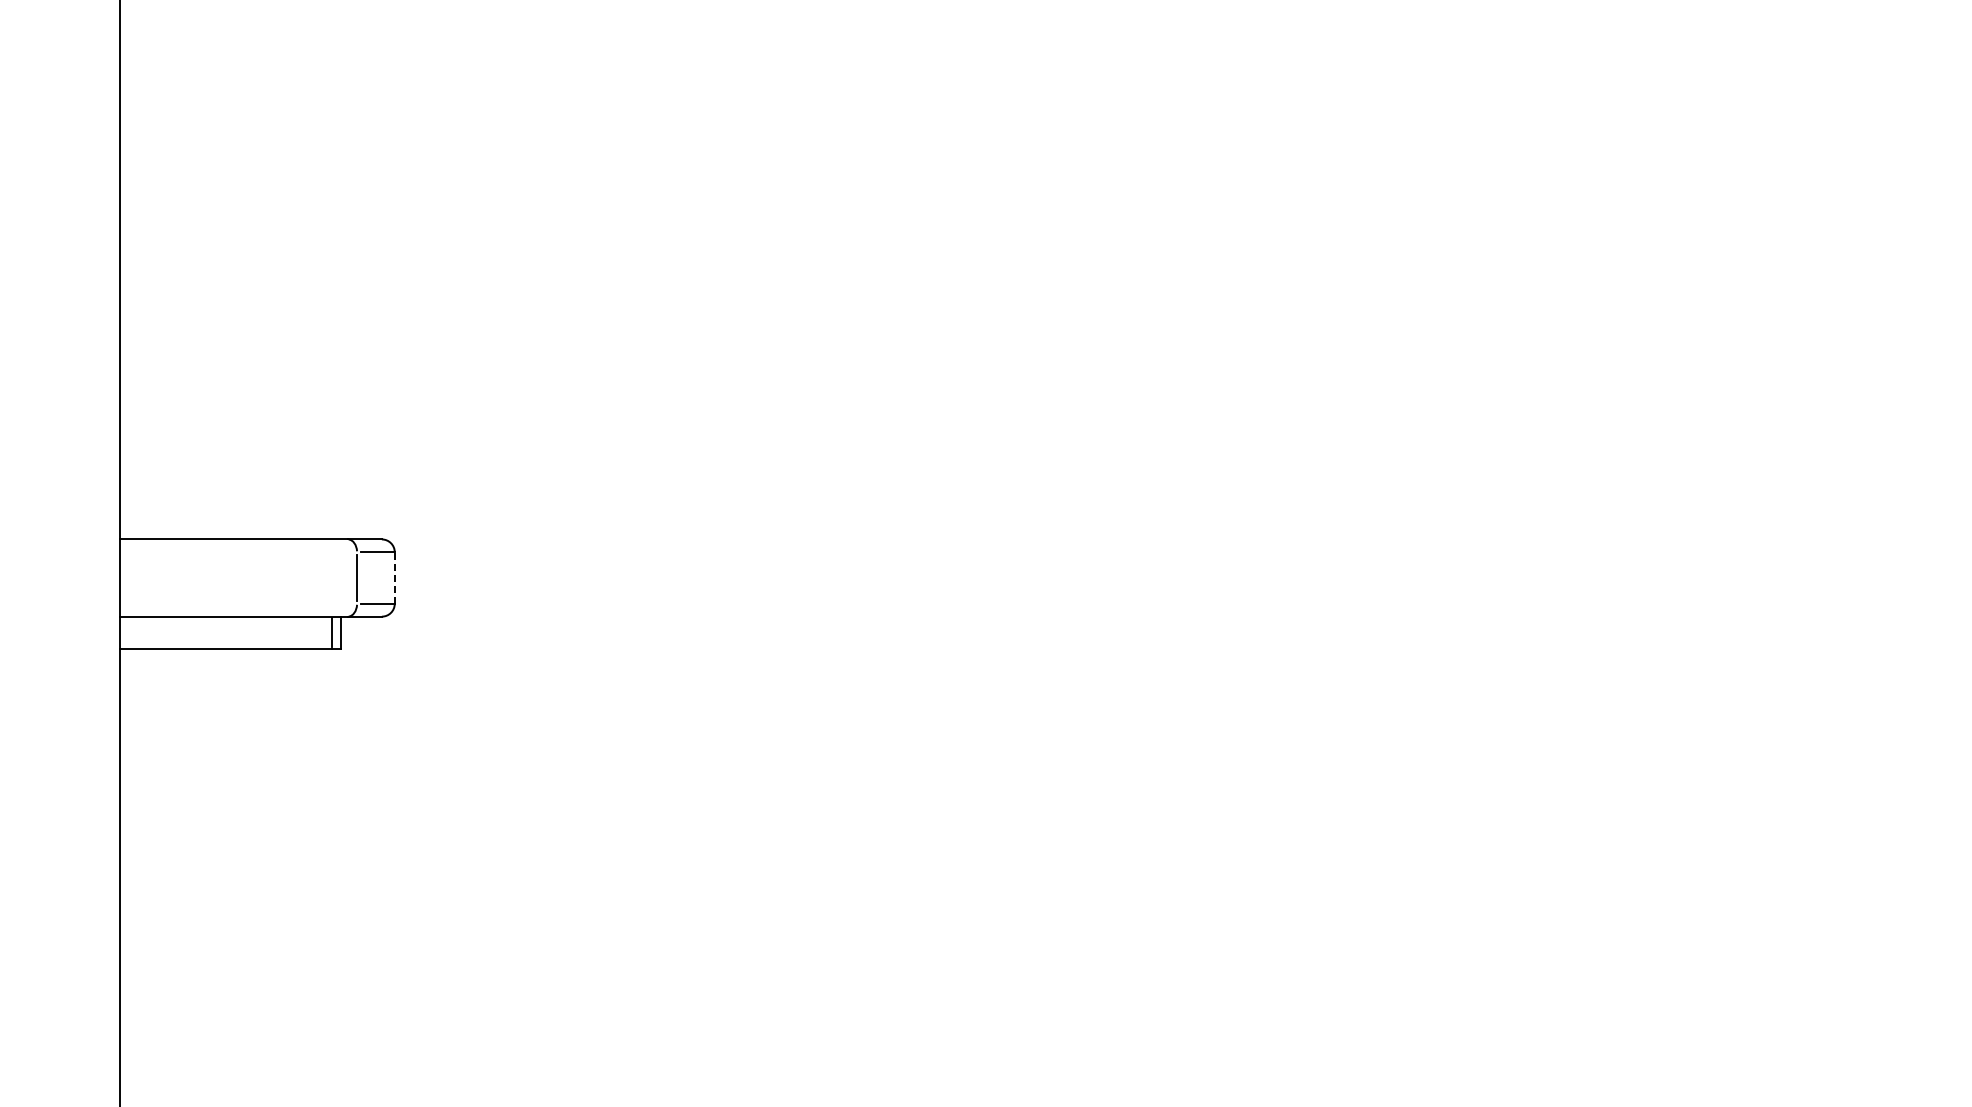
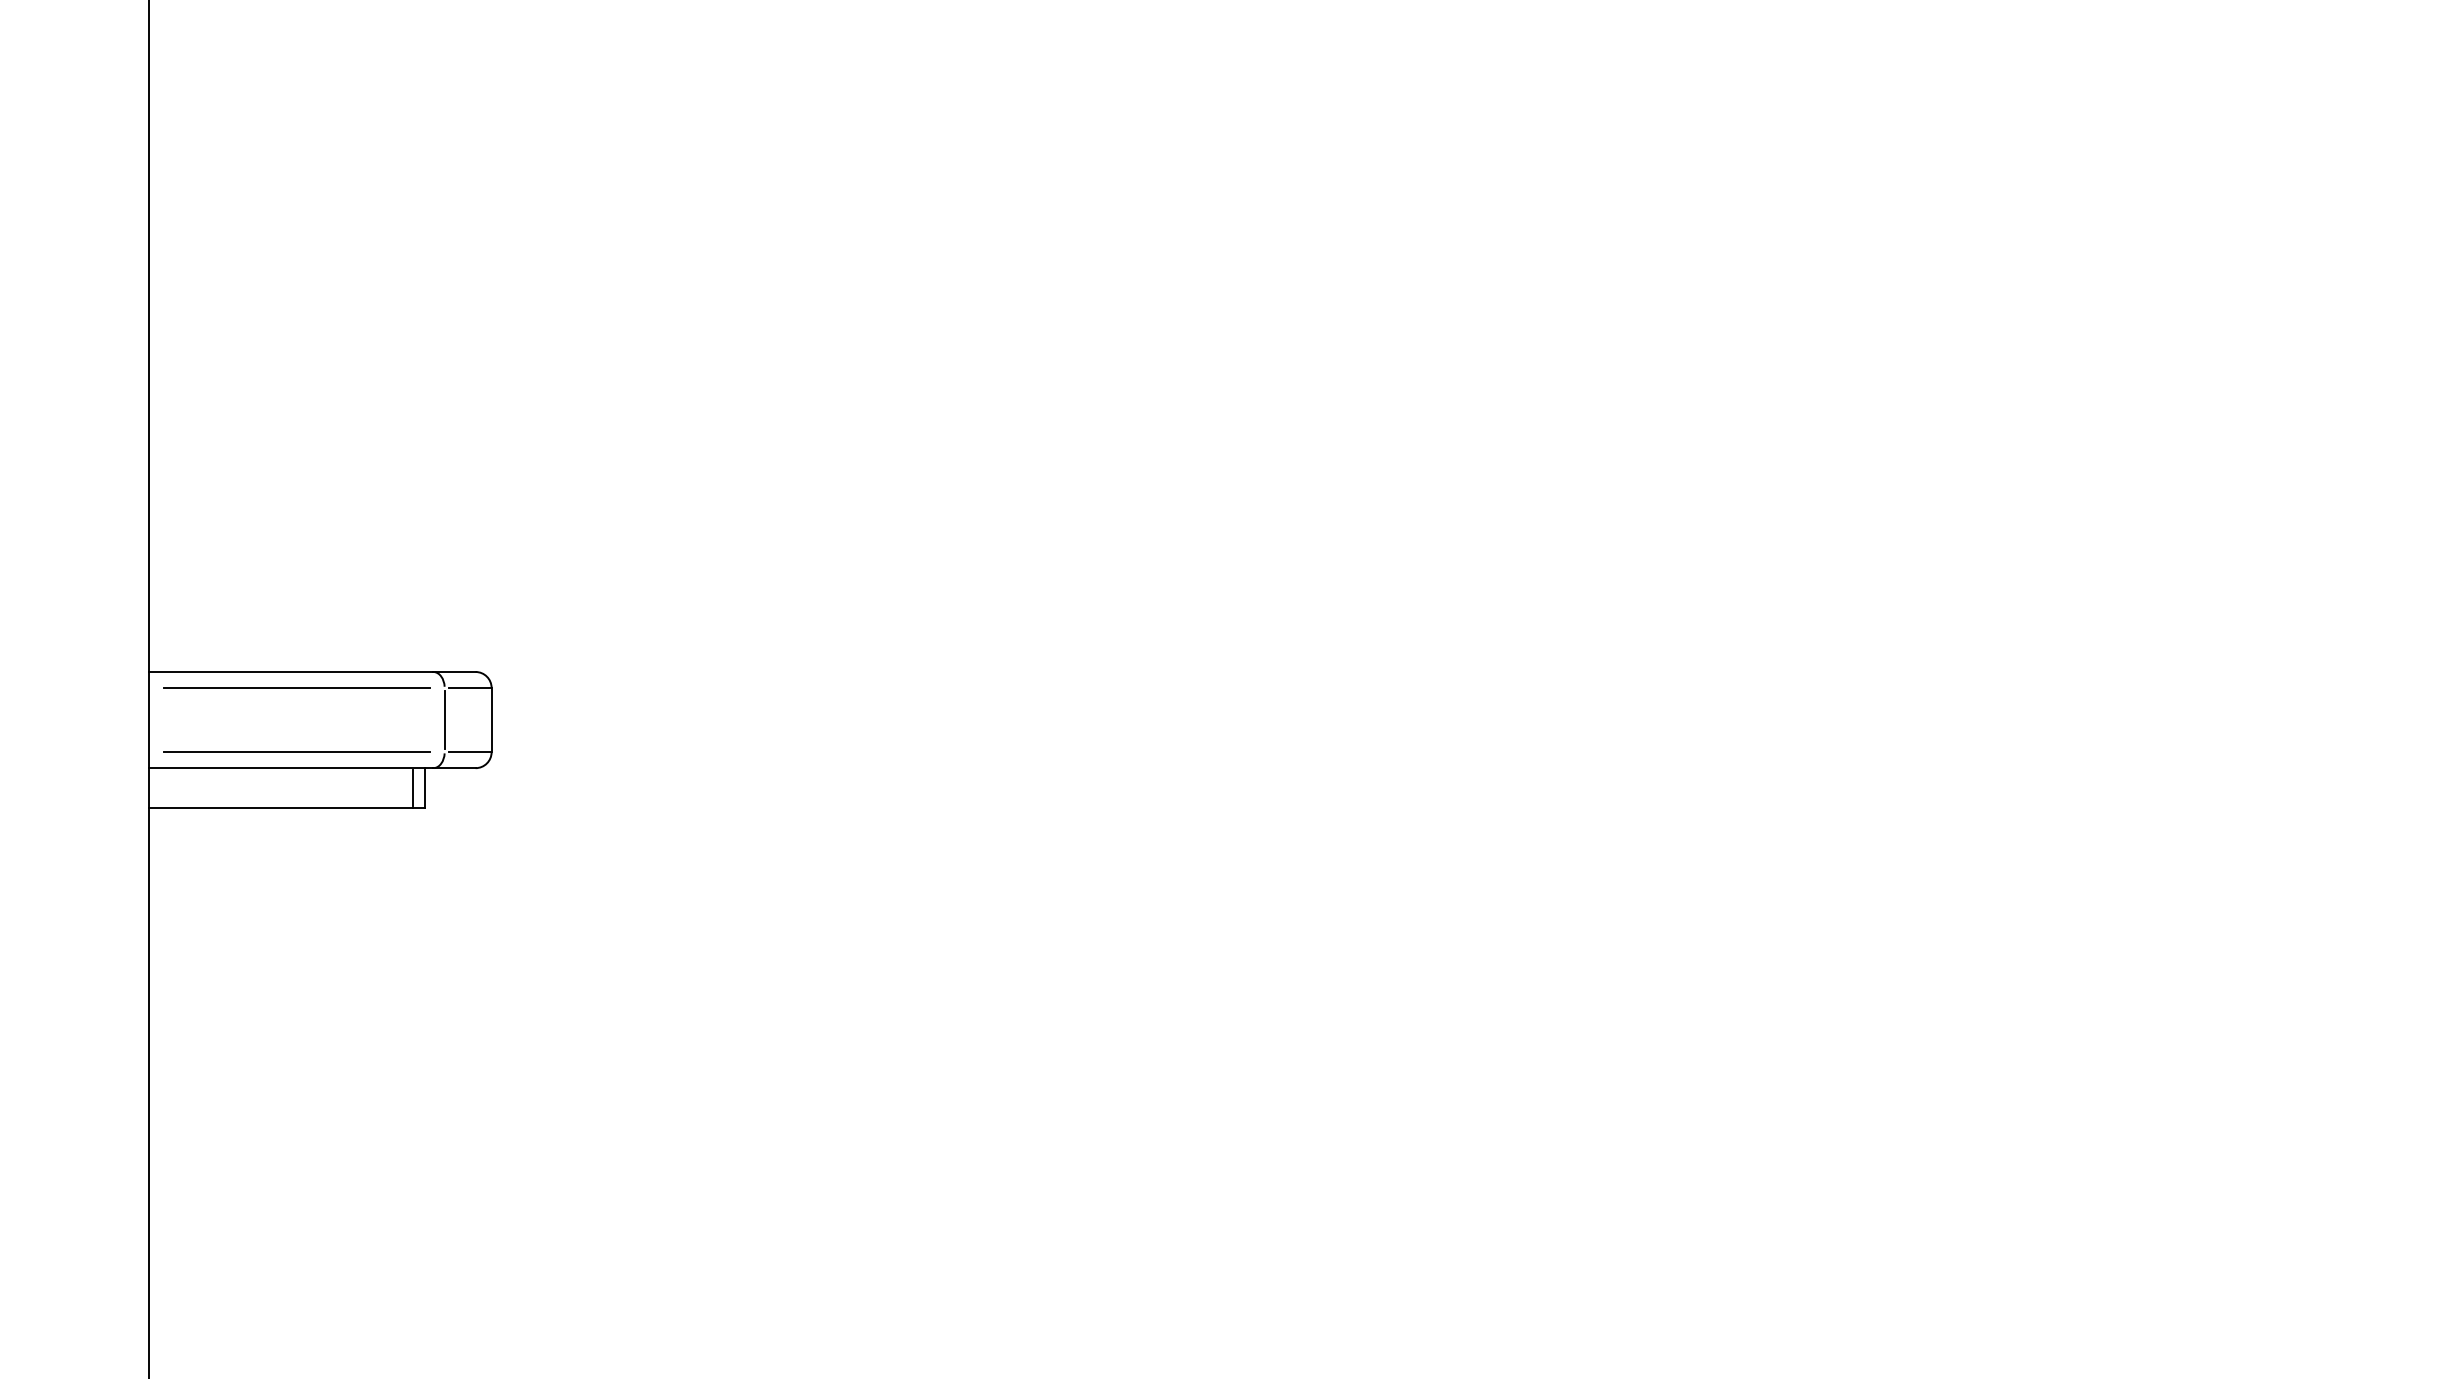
line: (238, 552) -> (296, 688), added
line: (394, 578) -> (491, 720), dashed -> solid
line: (238, 603) -> (296, 751), added

